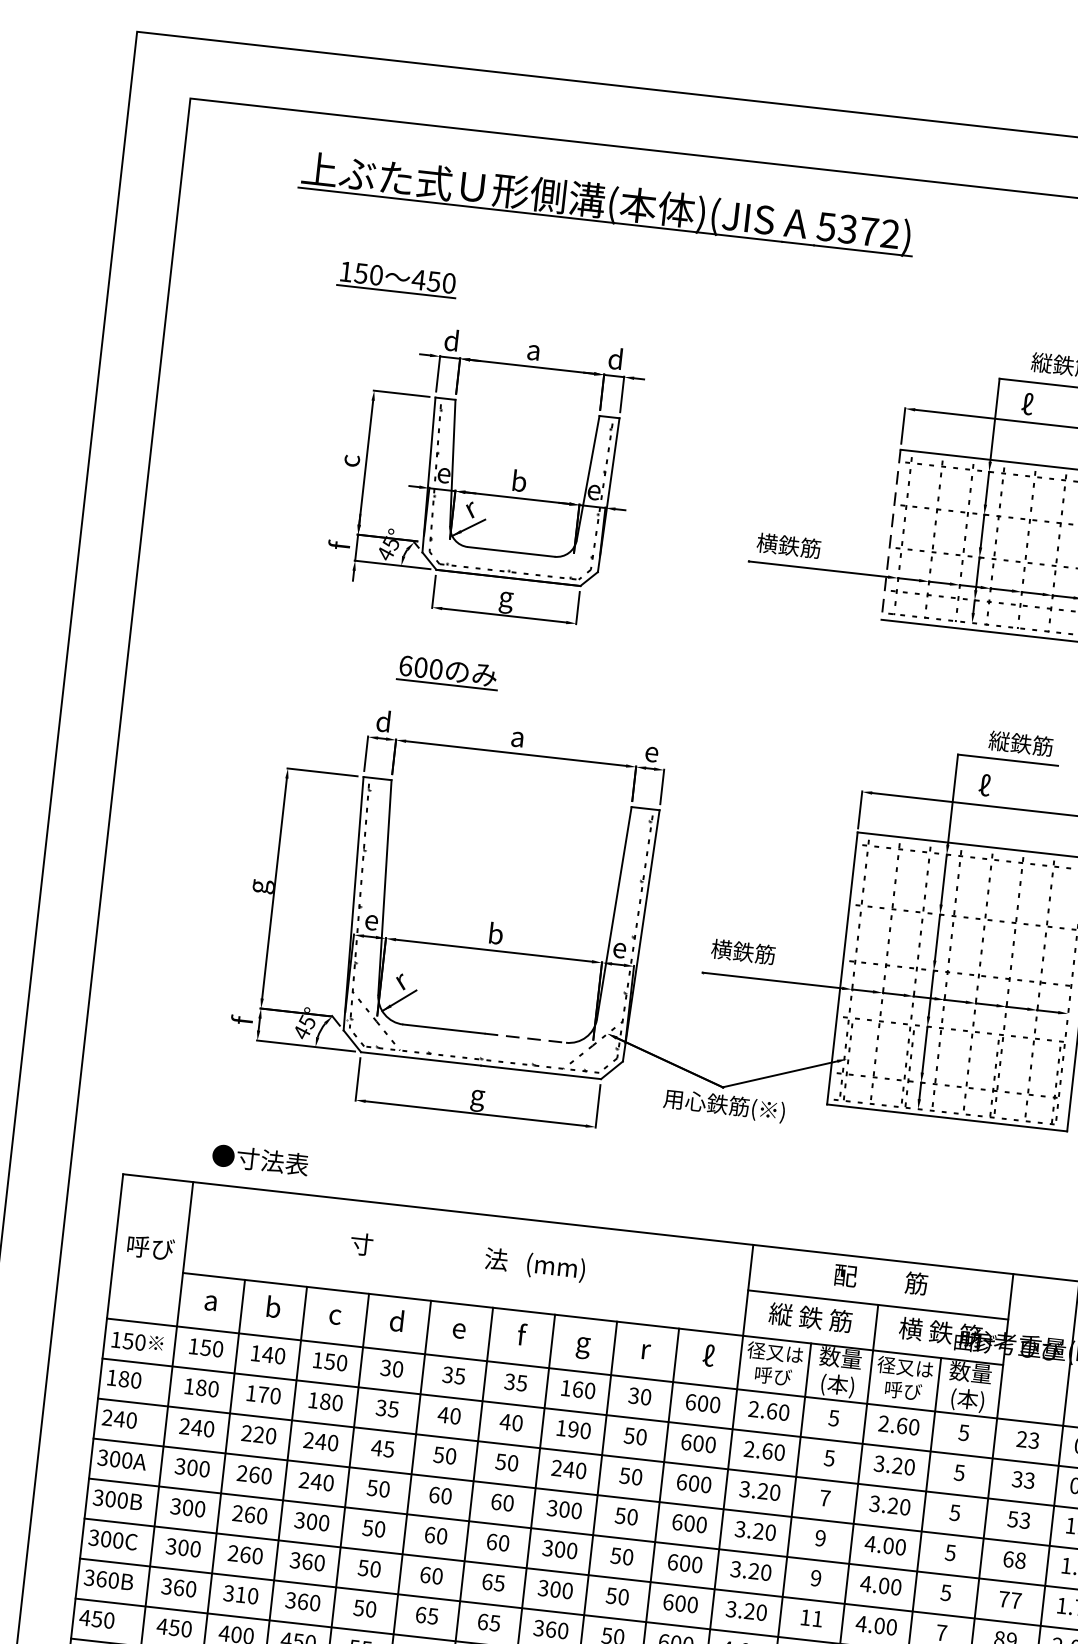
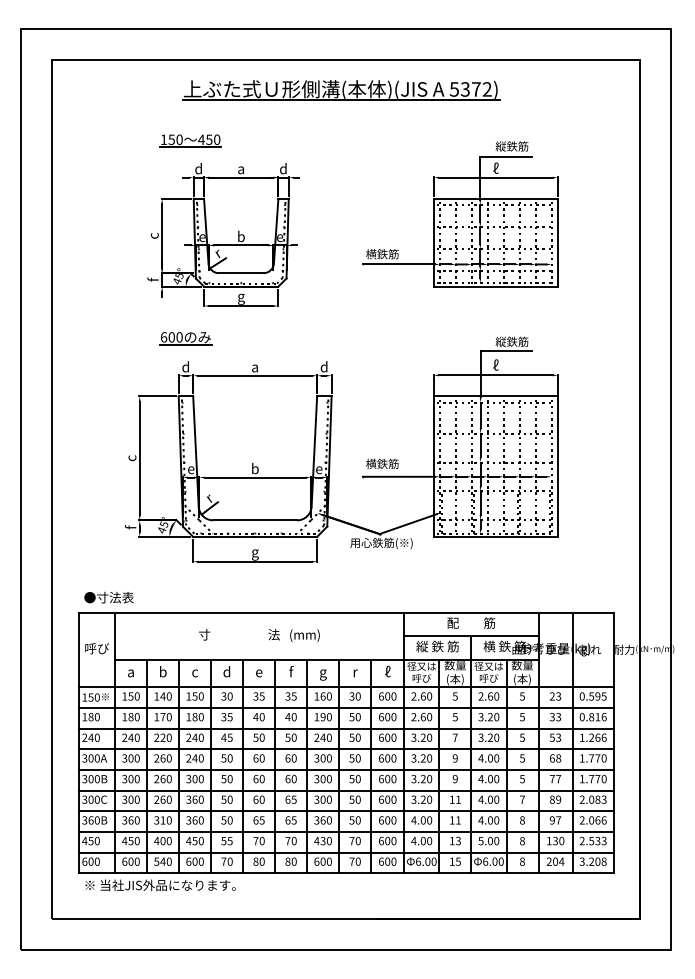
part: (607, 204) -> (341, 90), moved
part: (397, 278) -> (190, 140), moved
line: (890, 534) -> (433, 242), dashed -> solid
part: (447, 672) -> (185, 338), moved
text: (650, 750) -> (323, 366), e -> d
text: (262, 885) -> (133, 457), g -> c
line: (525, 1038) -> (276, 520), dashed -> solid
text: (259, 1159) -> (108, 597), moved

